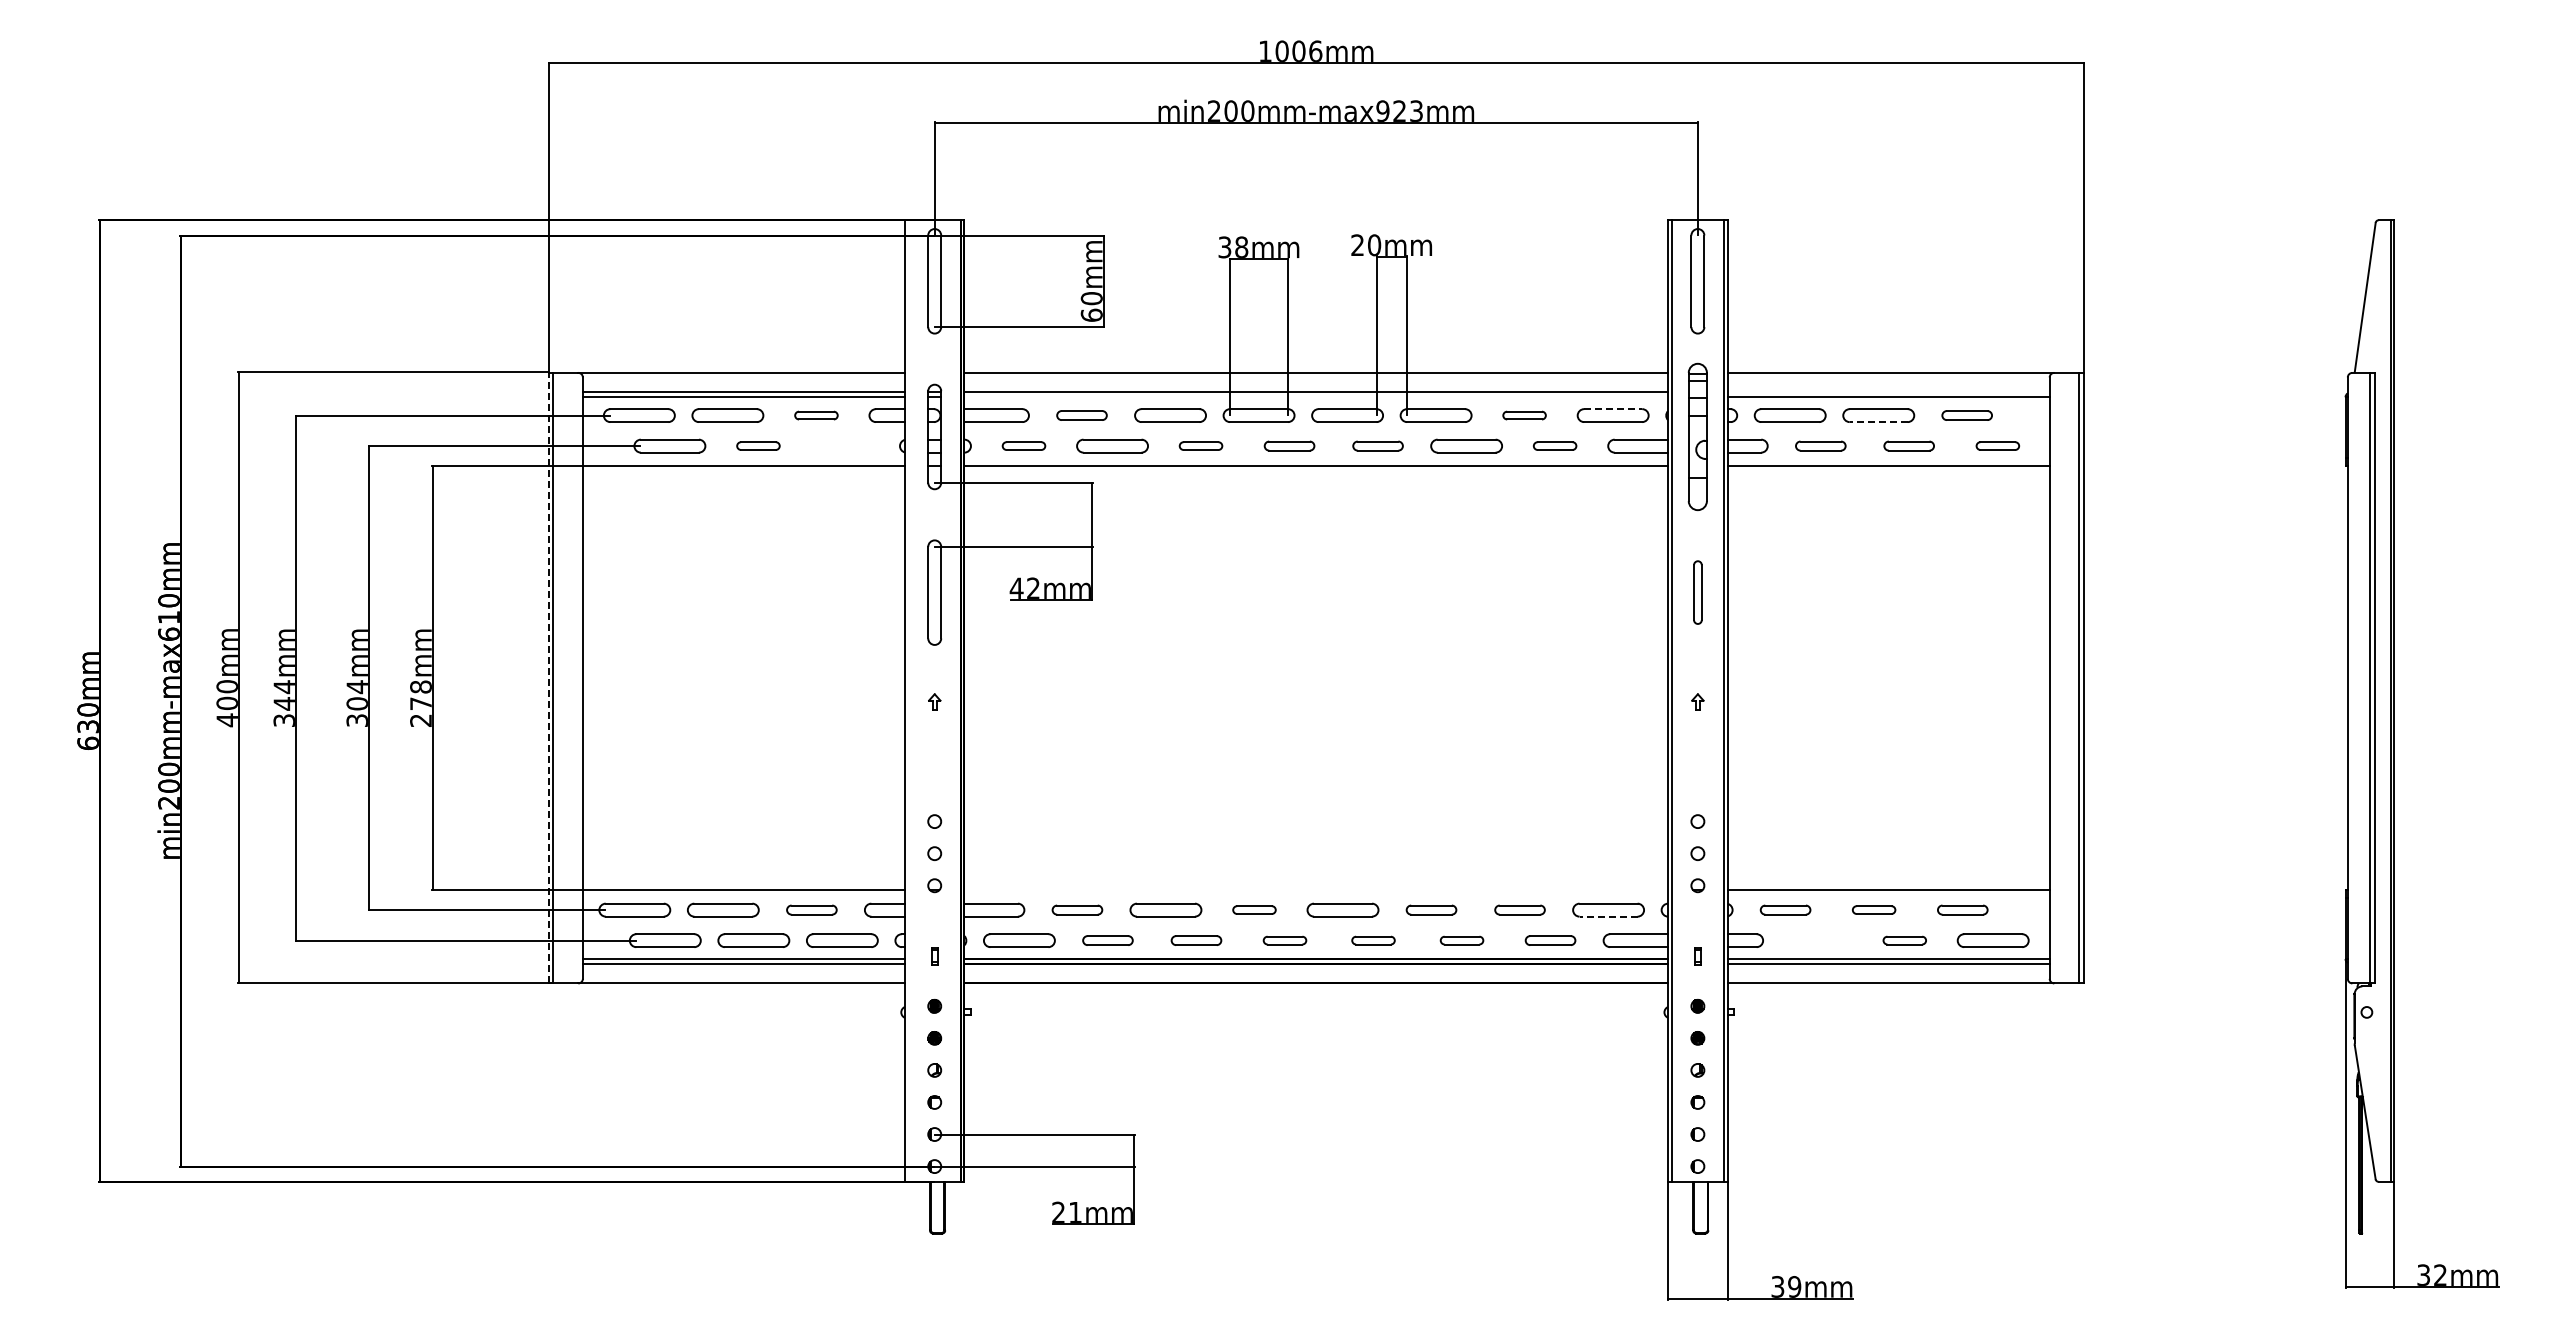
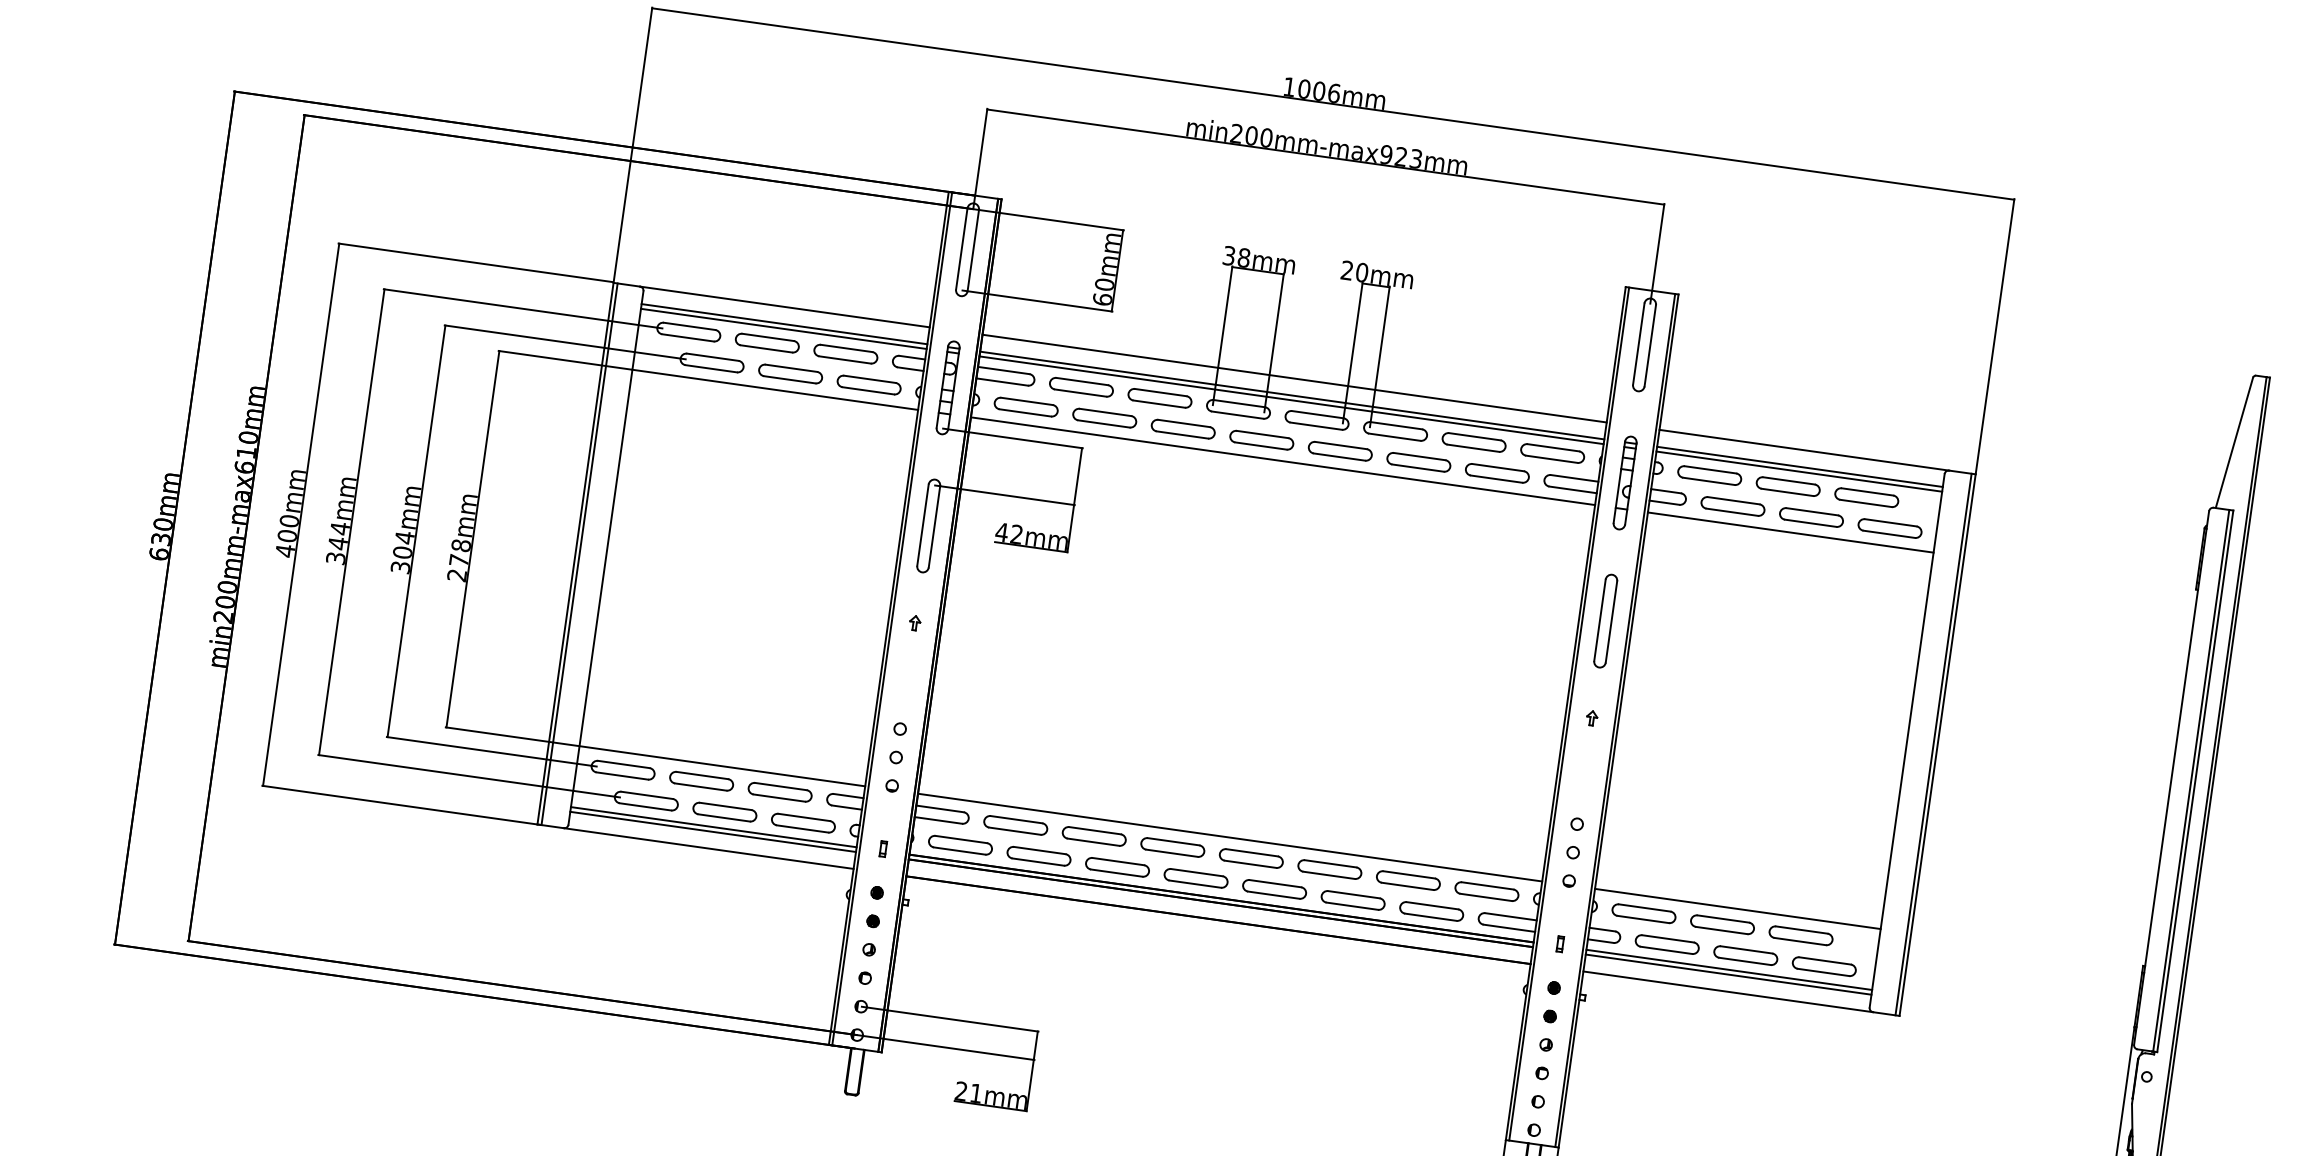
line: (1888, 391) -> (1799, 466), added
line: (1316, 397) -> (1291, 400), added
line: (1613, 409) -> (1553, 448), dashed -> solid
part: (816, 415) -> (845, 354), size x1.67
part: (1081, 415) -> (1081, 387), size x1.43
part: (1524, 415) -> (1474, 442), size x1.67
part: (1966, 415) -> (1866, 497), size x1.43
line: (1878, 422) -> (1787, 492), dashed -> solid
part: (1697, 436) -> (1624, 482), size x0.71
part: (758, 445) -> (790, 373), size x1.67
part: (846, 445) -> (868, 384), added
part: (1023, 445) -> (1025, 406), size x1.67
part: (1200, 445) -> (1182, 428), size x1.67
part: (1289, 445) -> (1261, 439), size x1.43
part: (1377, 445) -> (1339, 450), size x1.43
part: (1554, 445) -> (1496, 472), size x1.67
part: (1820, 445) -> (1732, 505), size x1.43
part: (1908, 445) -> (1810, 516), size x1.43
part: (1997, 445) -> (1889, 527), size x1.67
part: (1697, 592) -> (1605, 620), size x1.67
line: (548, 677) -> (575, 553), dashed -> solid
line: (908, 700) -> (892, 618), added
line: (1316, 890) -> (1230, 837), added
part: (811, 909) -> (779, 791), size x1.43
part: (1077, 909) -> (1015, 824), size x1.43
part: (1254, 909) -> (1172, 846), size x1.67
part: (1431, 909) -> (1329, 868), size x1.43
part: (1519, 909) -> (1407, 879), size x1.43
part: (1785, 909) -> (1643, 913), size x1.43
part: (1873, 909) -> (1722, 924), size x1.67
part: (1962, 909) -> (1800, 935), size x1.43
line: (1608, 916) -> (1486, 897), dashed -> solid
part: (1107, 940) -> (1038, 856), size x1.43
part: (1196, 940) -> (1117, 867), size x1.43
part: (1284, 940) -> (1195, 878), size x1.67
part: (1373, 940) -> (1274, 889), size x1.67
part: (1461, 940) -> (1352, 900), size x1.67
part: (1550, 940) -> (1431, 911), size x1.43
part: (1815, 940) -> (1666, 944), added
part: (1904, 940) -> (1745, 955), size x1.67

